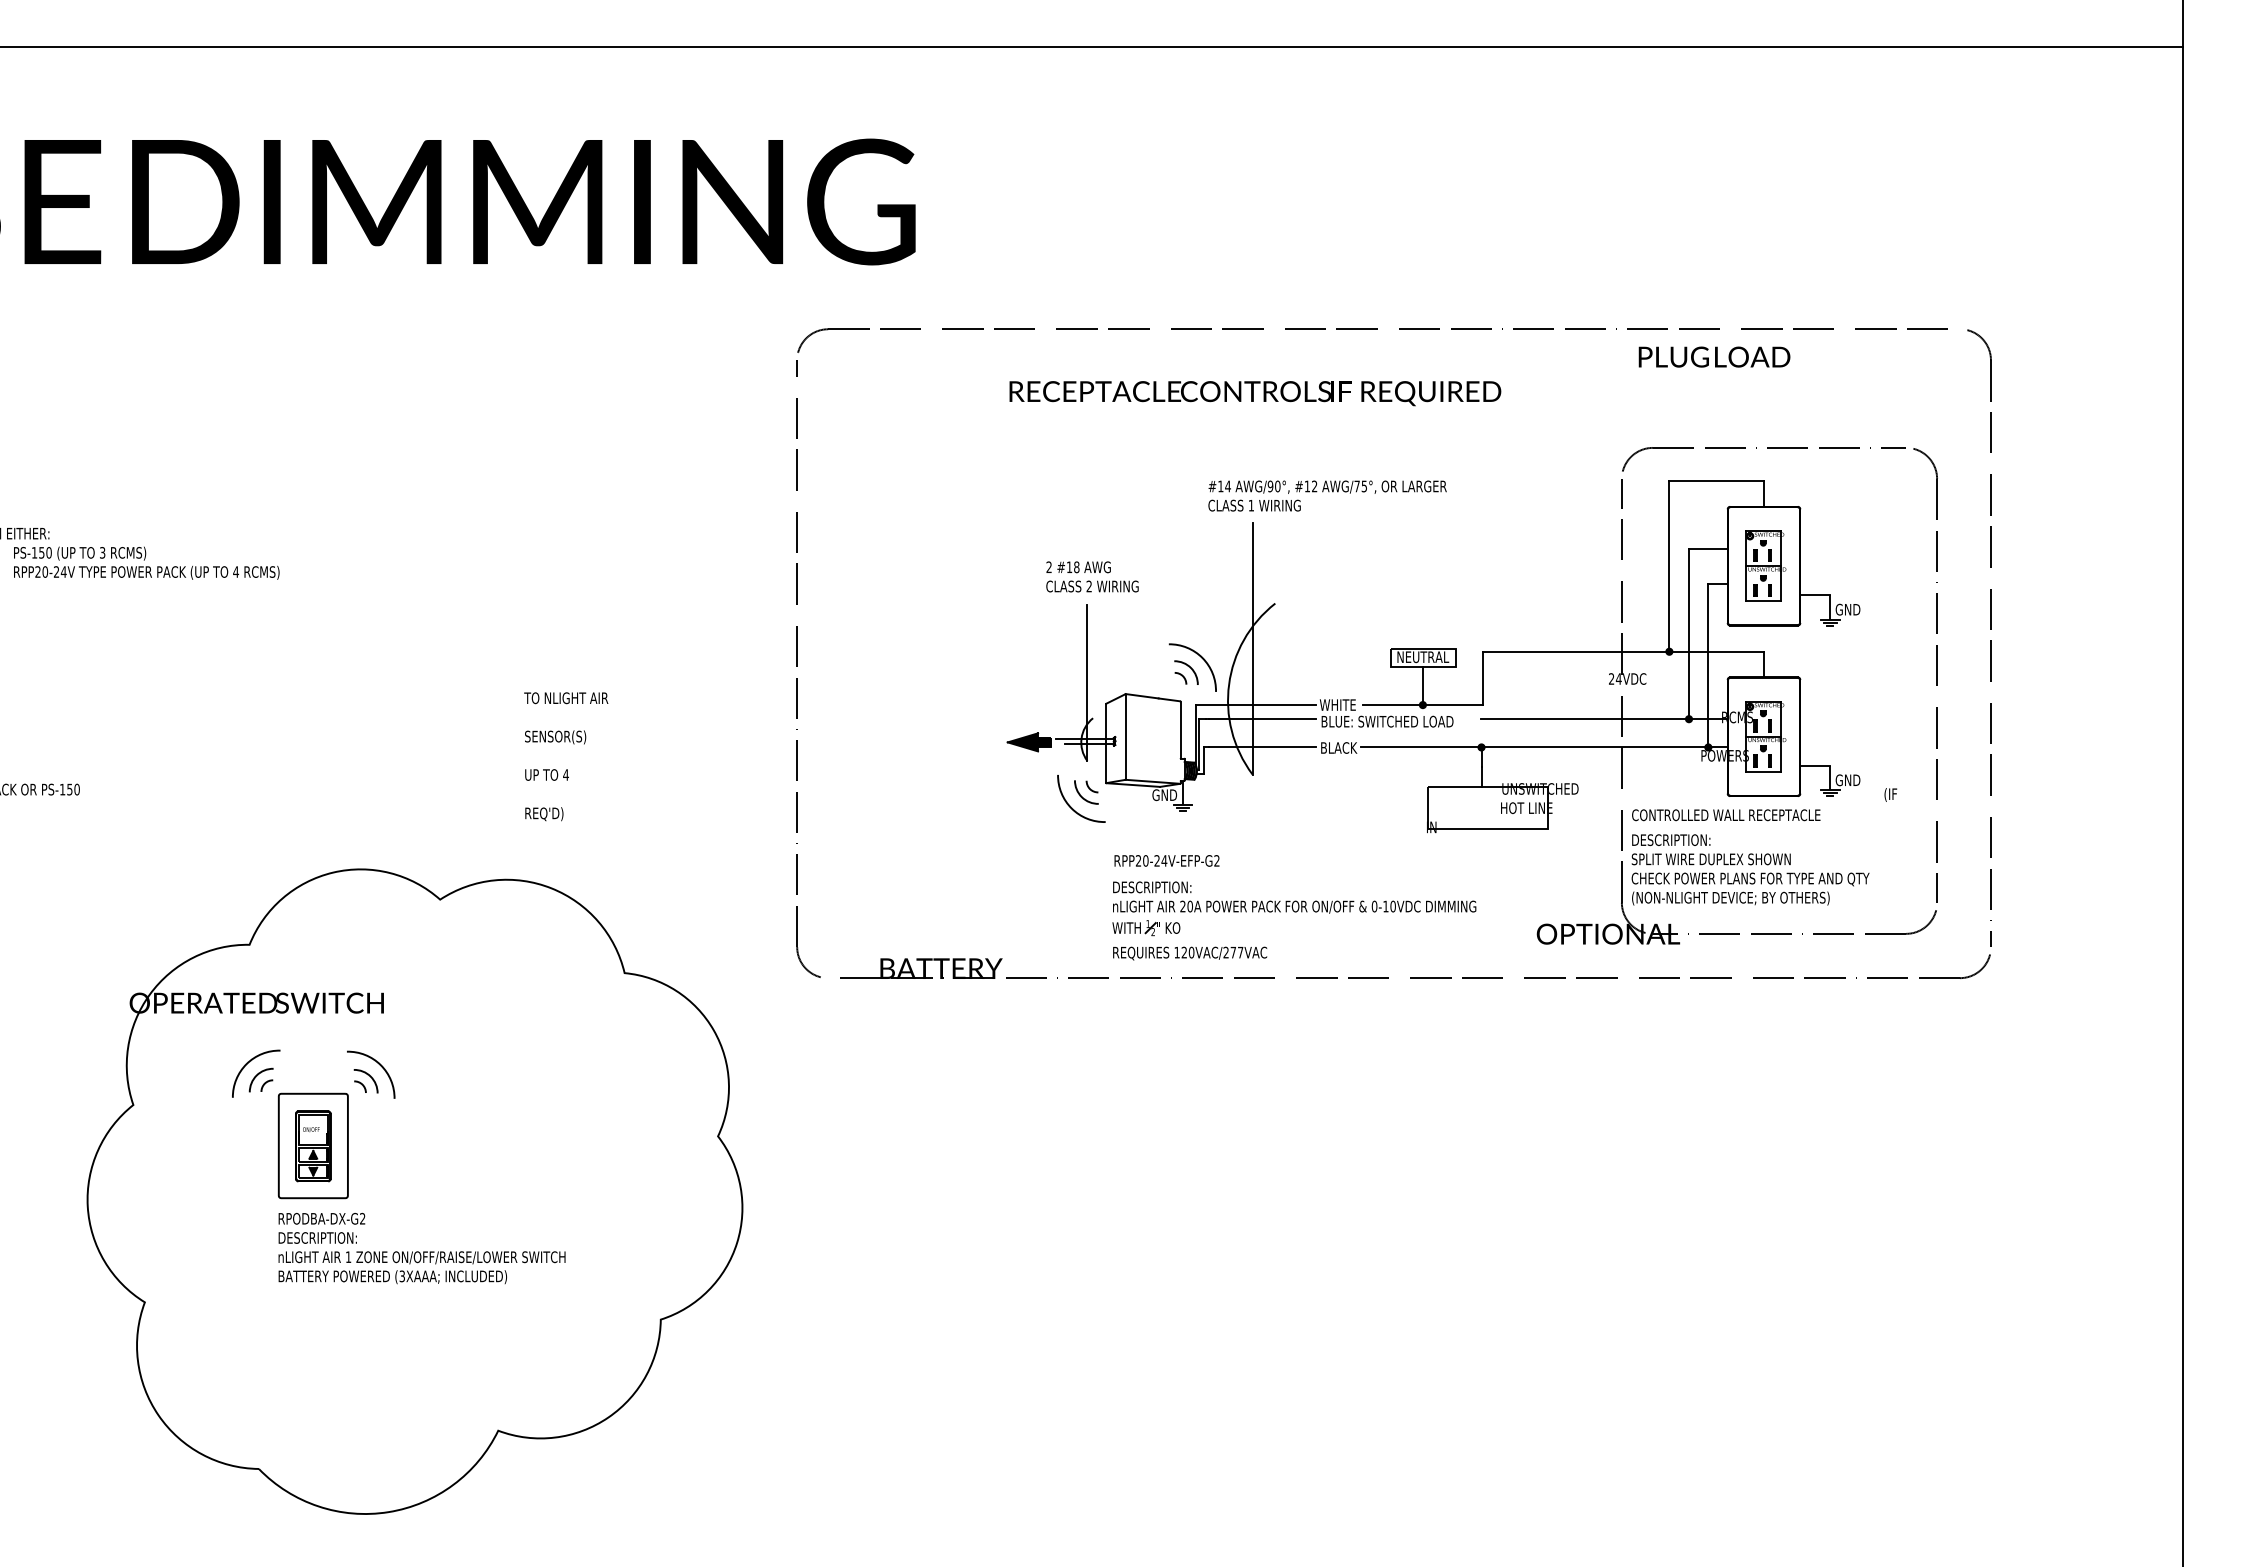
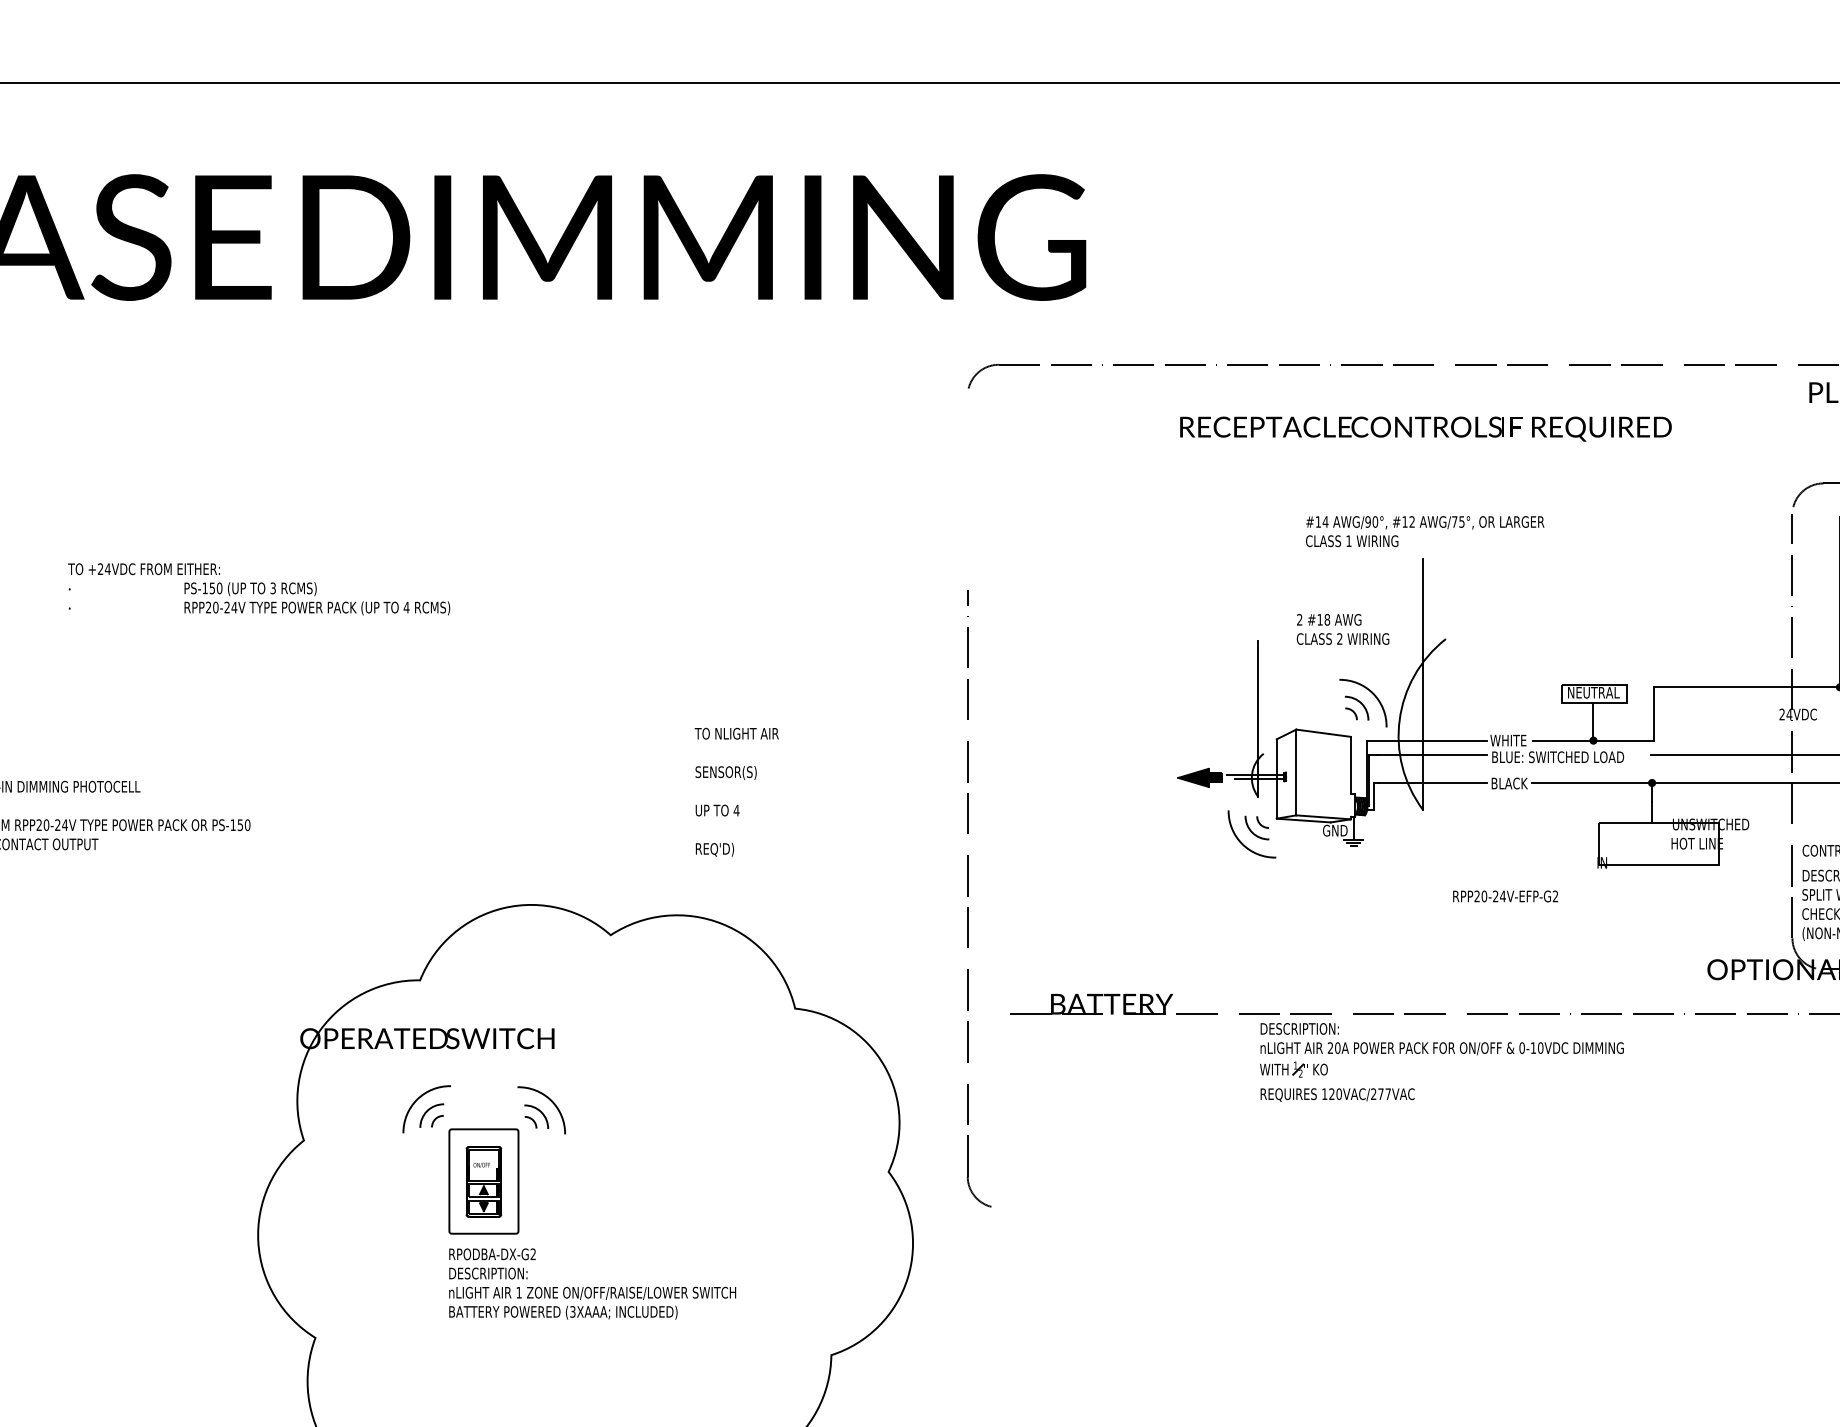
text: (1327, 495) -> (1425, 531), moved
text: (1092, 576) -> (1343, 629), moved
part: (797, 666) -> (968, 896), moved
text: (1166, 860) -> (1505, 896), moved
part: (1294, 912) -> (1442, 1054), moved

